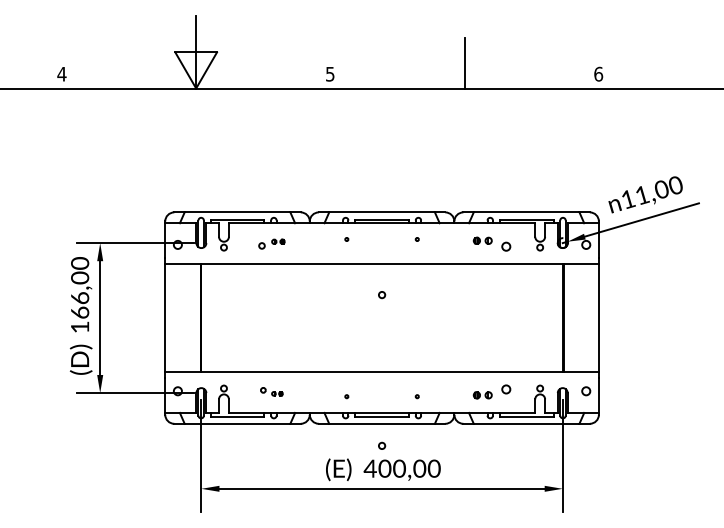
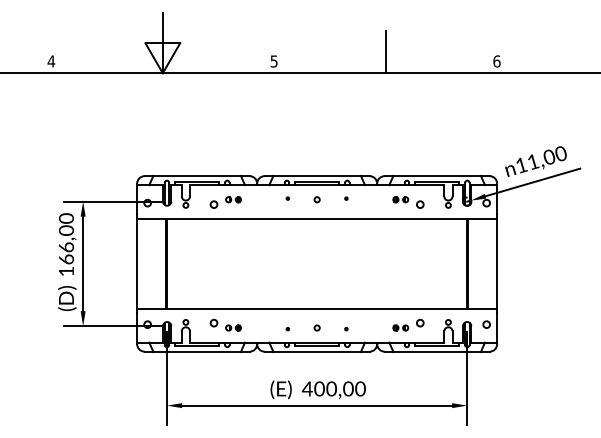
part: (271, 244) -> (225, 202), size x1.43
circle: (381, 294) -> (316, 199), moved
part: (271, 391) -> (225, 324), size x1.67
circle: (381, 445) -> (316, 327), moved

